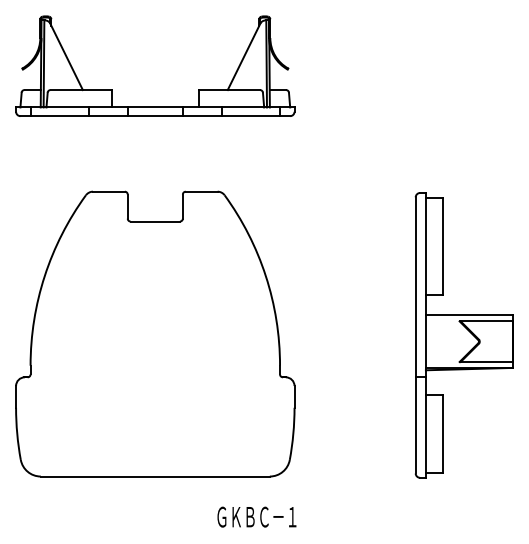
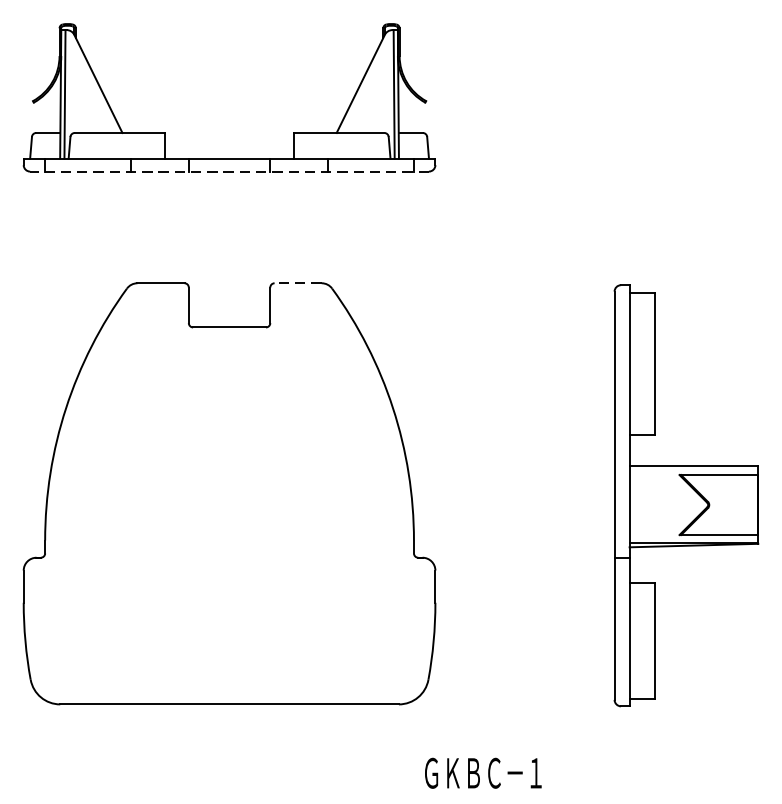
line: (155, 116) -> (229, 172), solid -> dashed
line: (201, 191) -> (297, 282), solid -> dashed
text: (256, 516) -> (482, 772), moved

